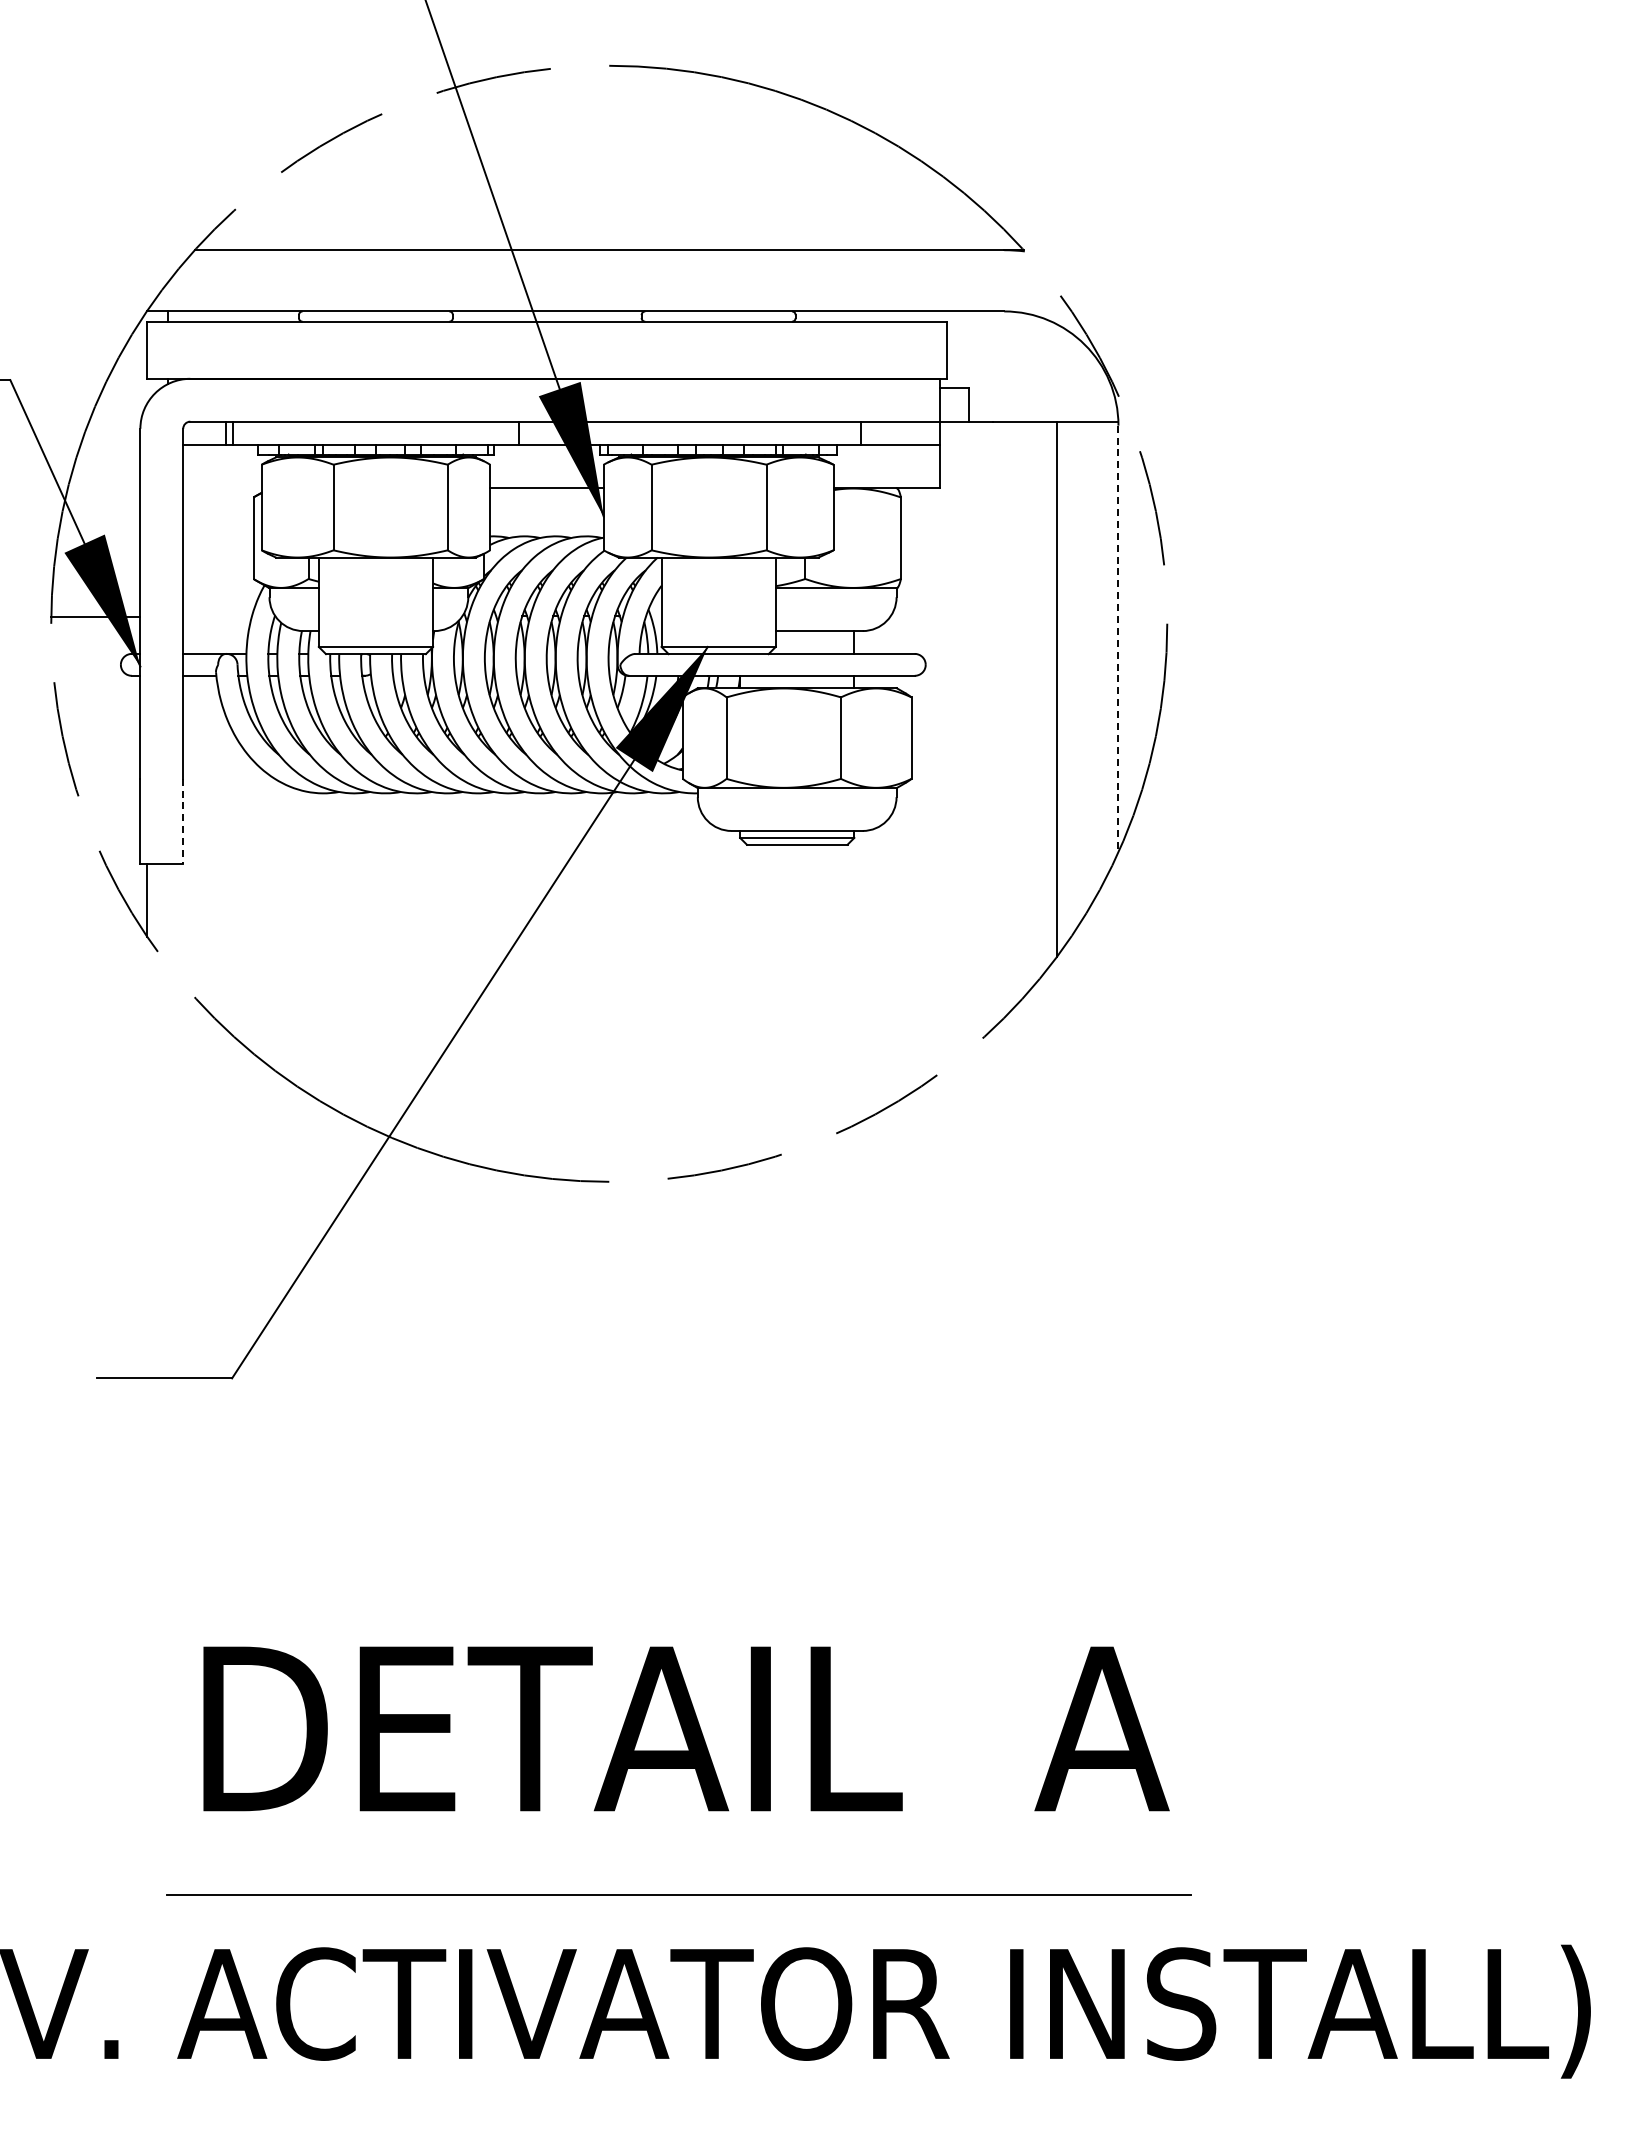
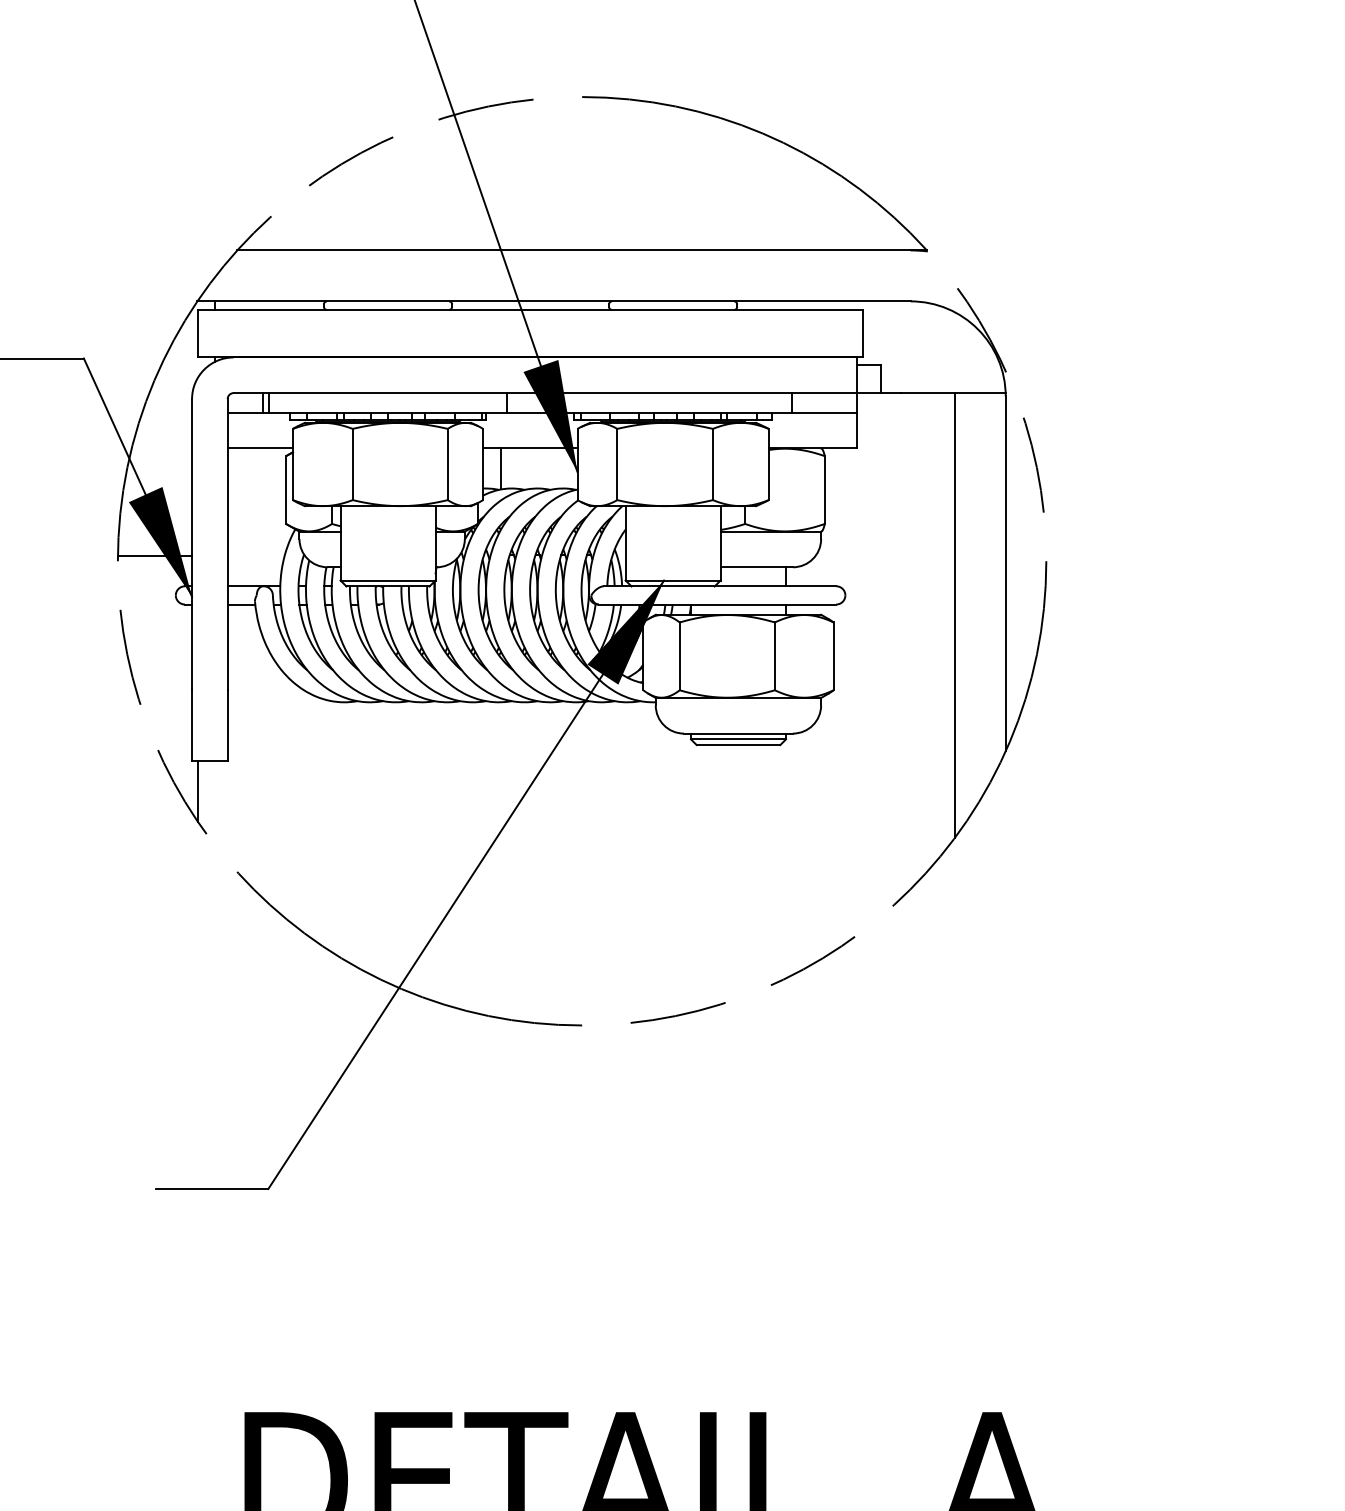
line: (222, 488) -> (260, 448), added
line: (511, 512) -> (500, 468), added
line: (1118, 639) -> (1005, 574), dashed -> solid
line: (183, 821) -> (227, 725), dashed -> solid

